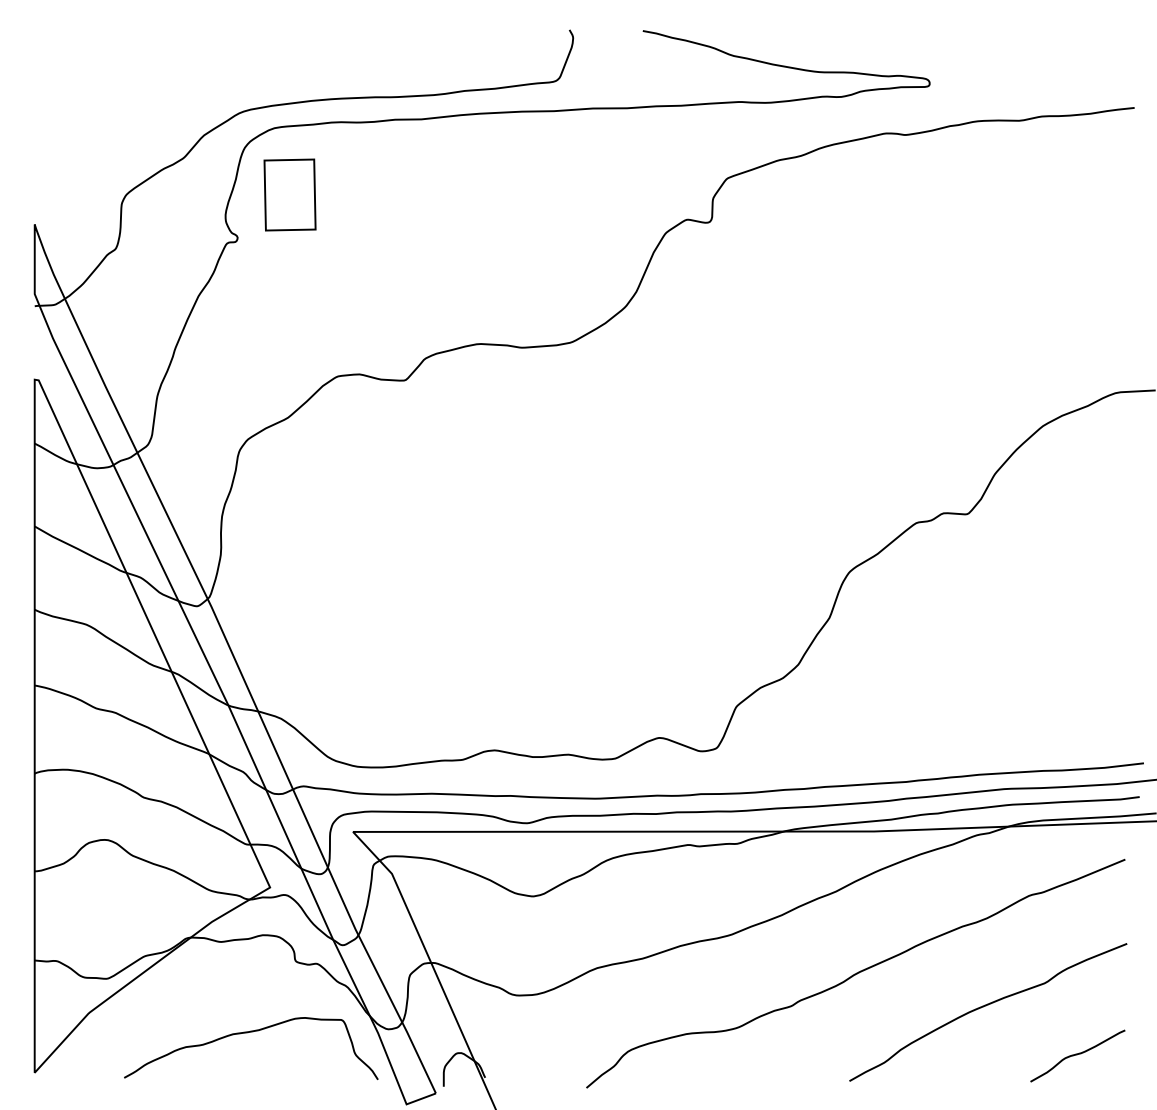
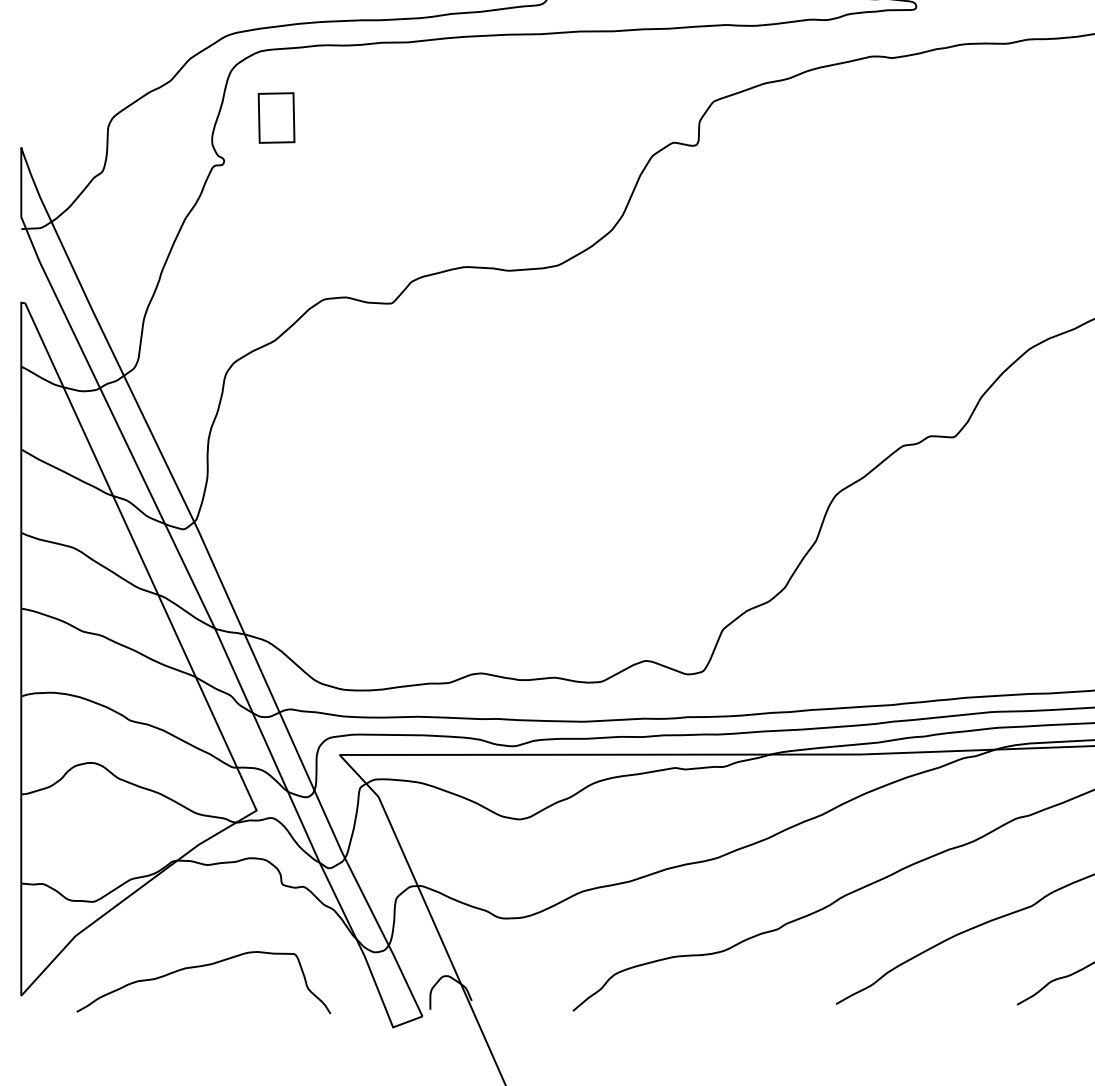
part: (289, 194) -> (276, 117), size x0.7
curve: (247, 1033) -> (200, 967), moved

